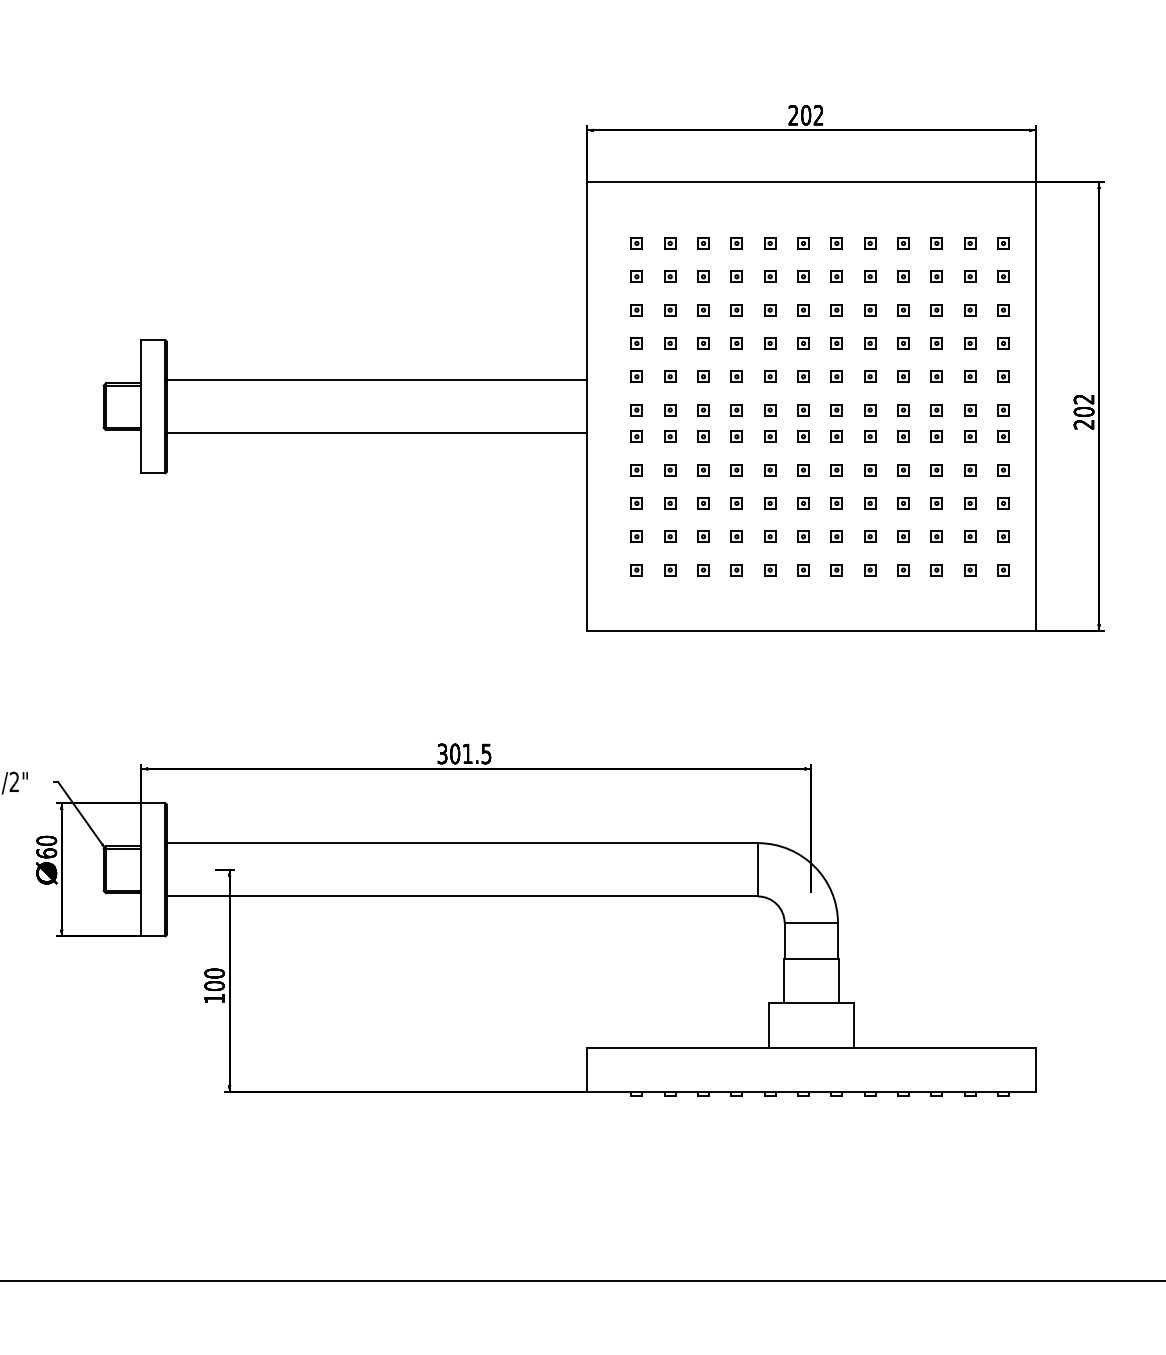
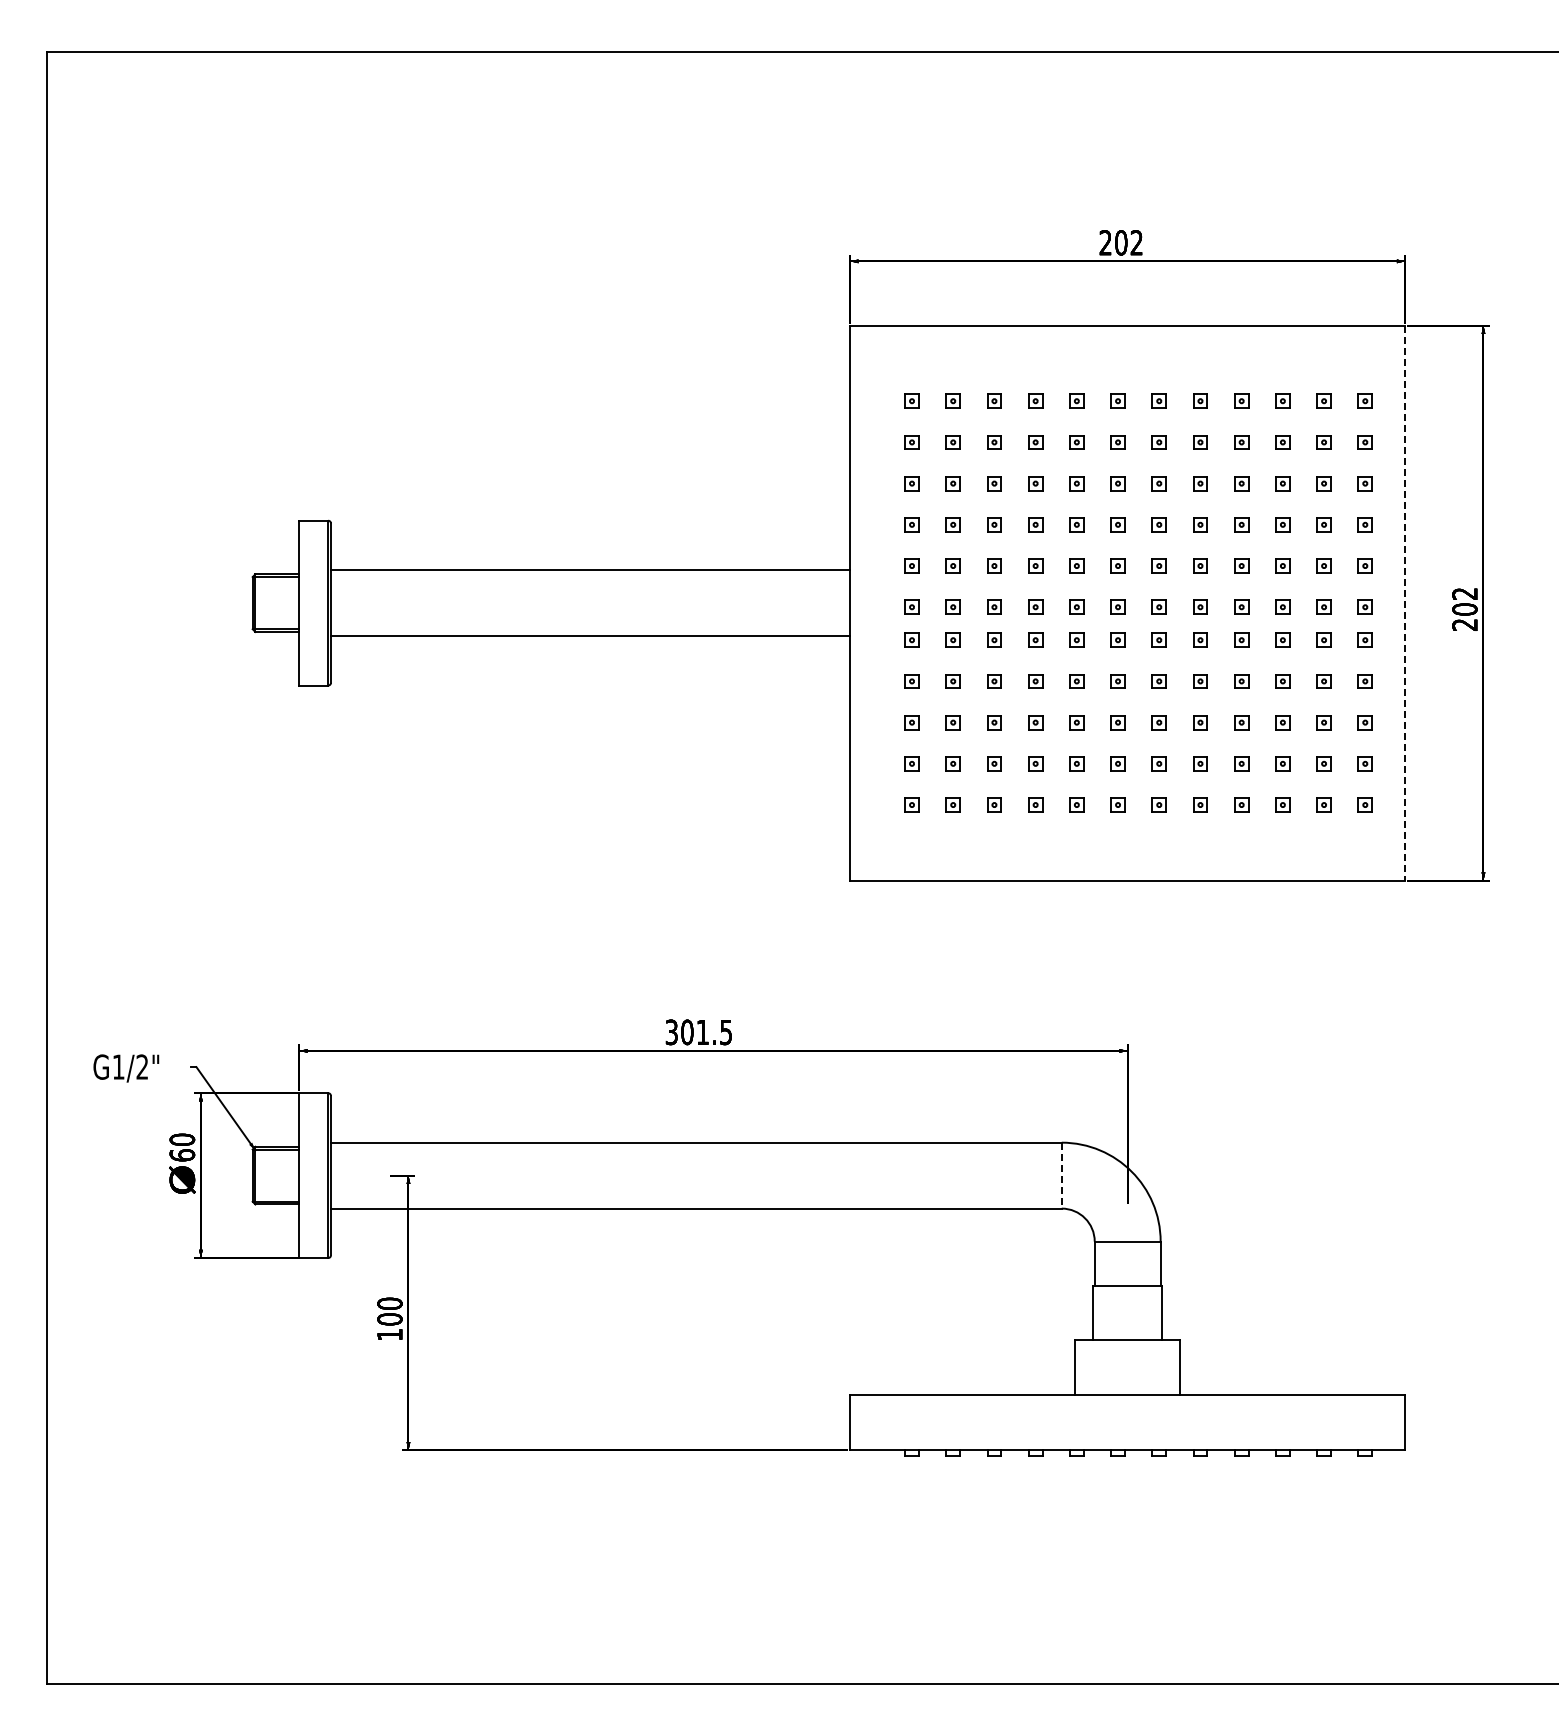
line: (1036, 407) -> (1405, 603), solid -> dashed
line: (757, 869) -> (1061, 1175), solid -> dashed

